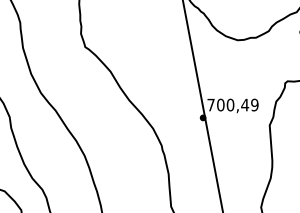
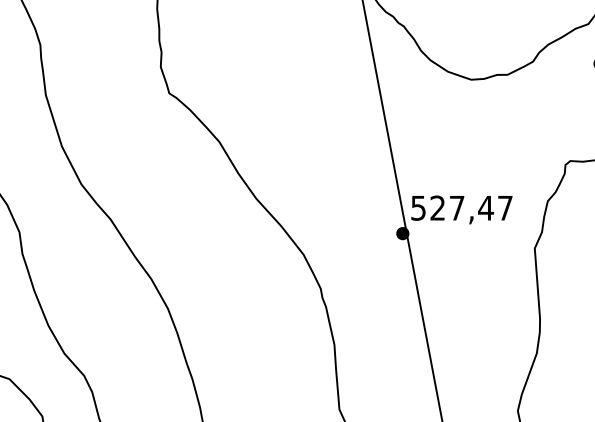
text: (232, 104) -> (461, 207), 700,49 -> 527,47

